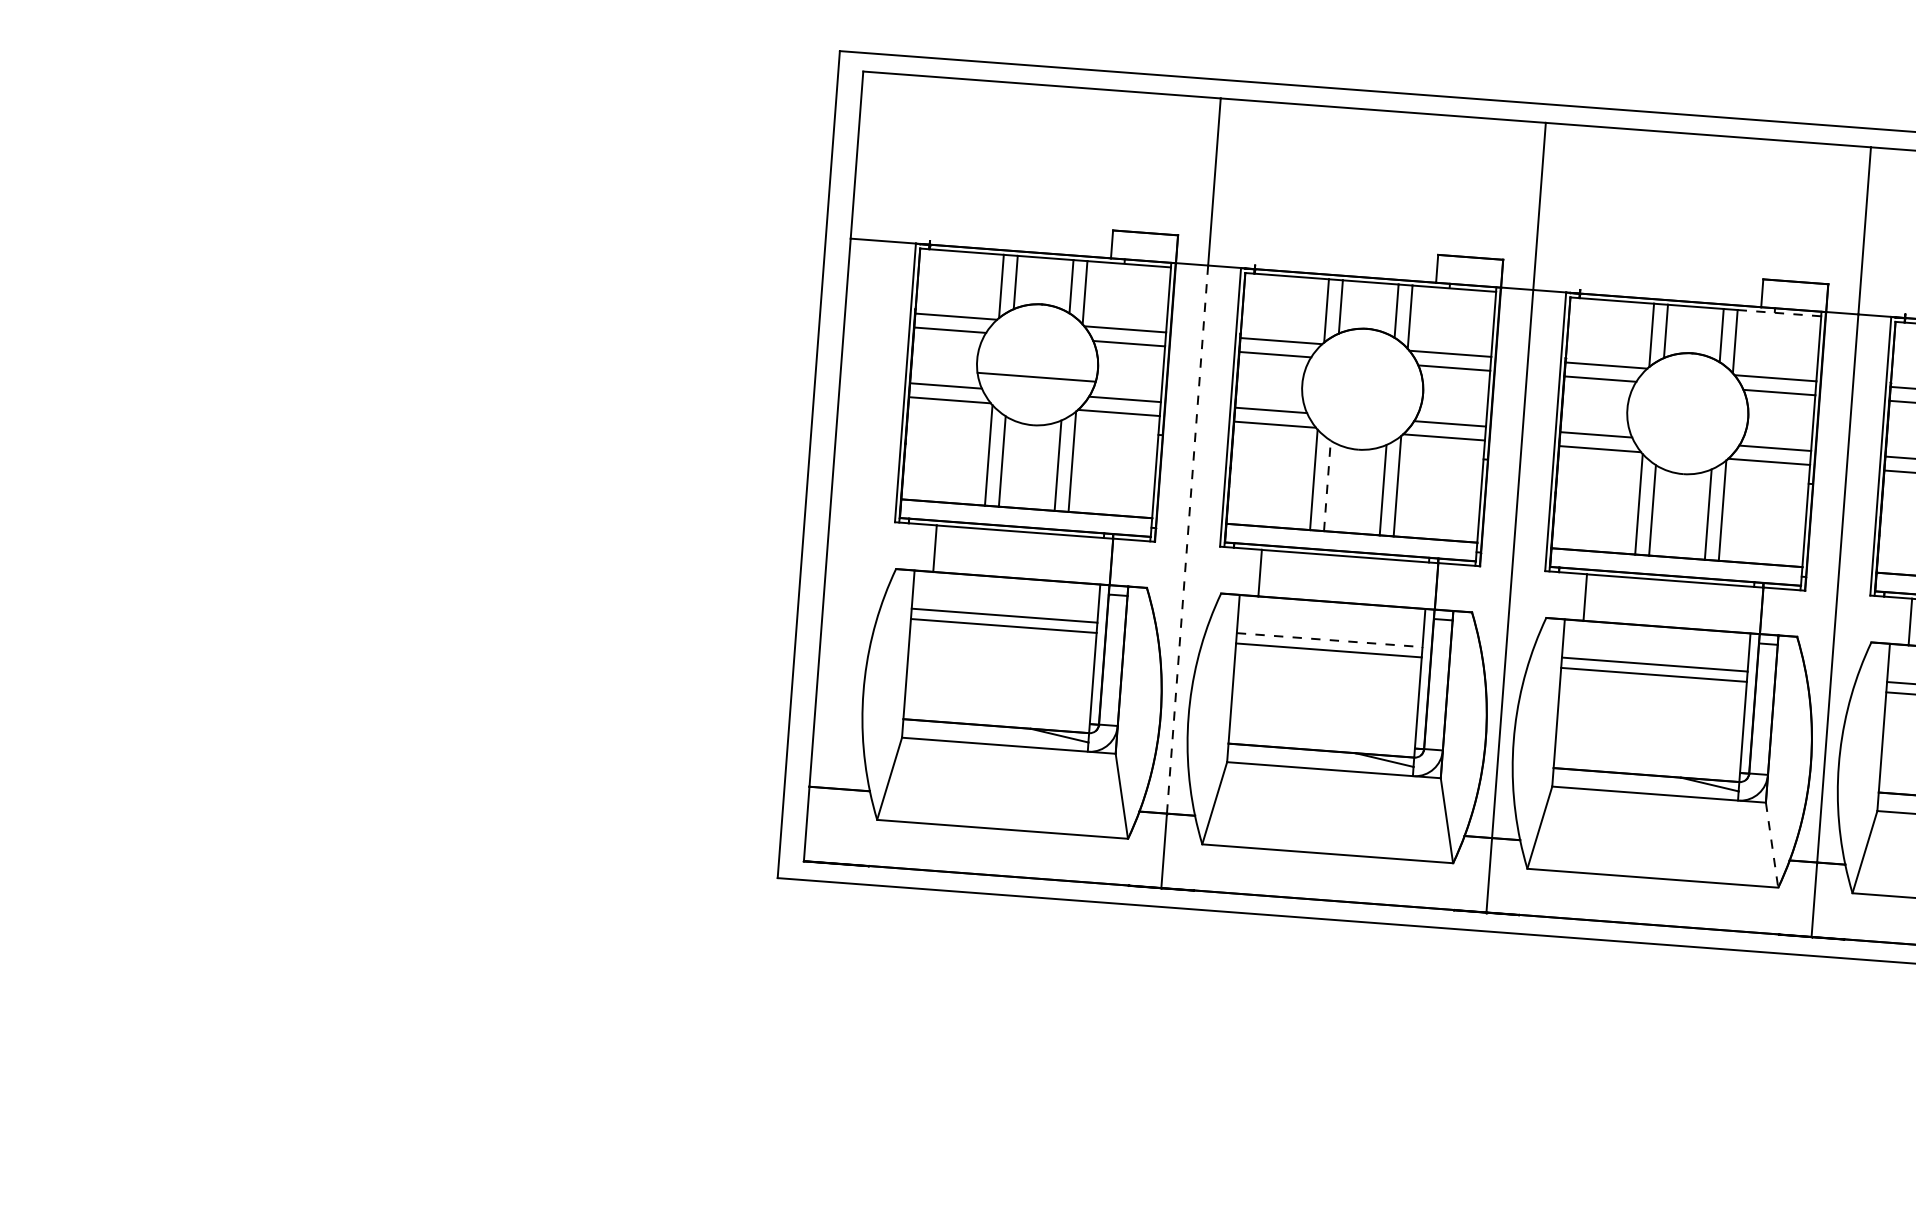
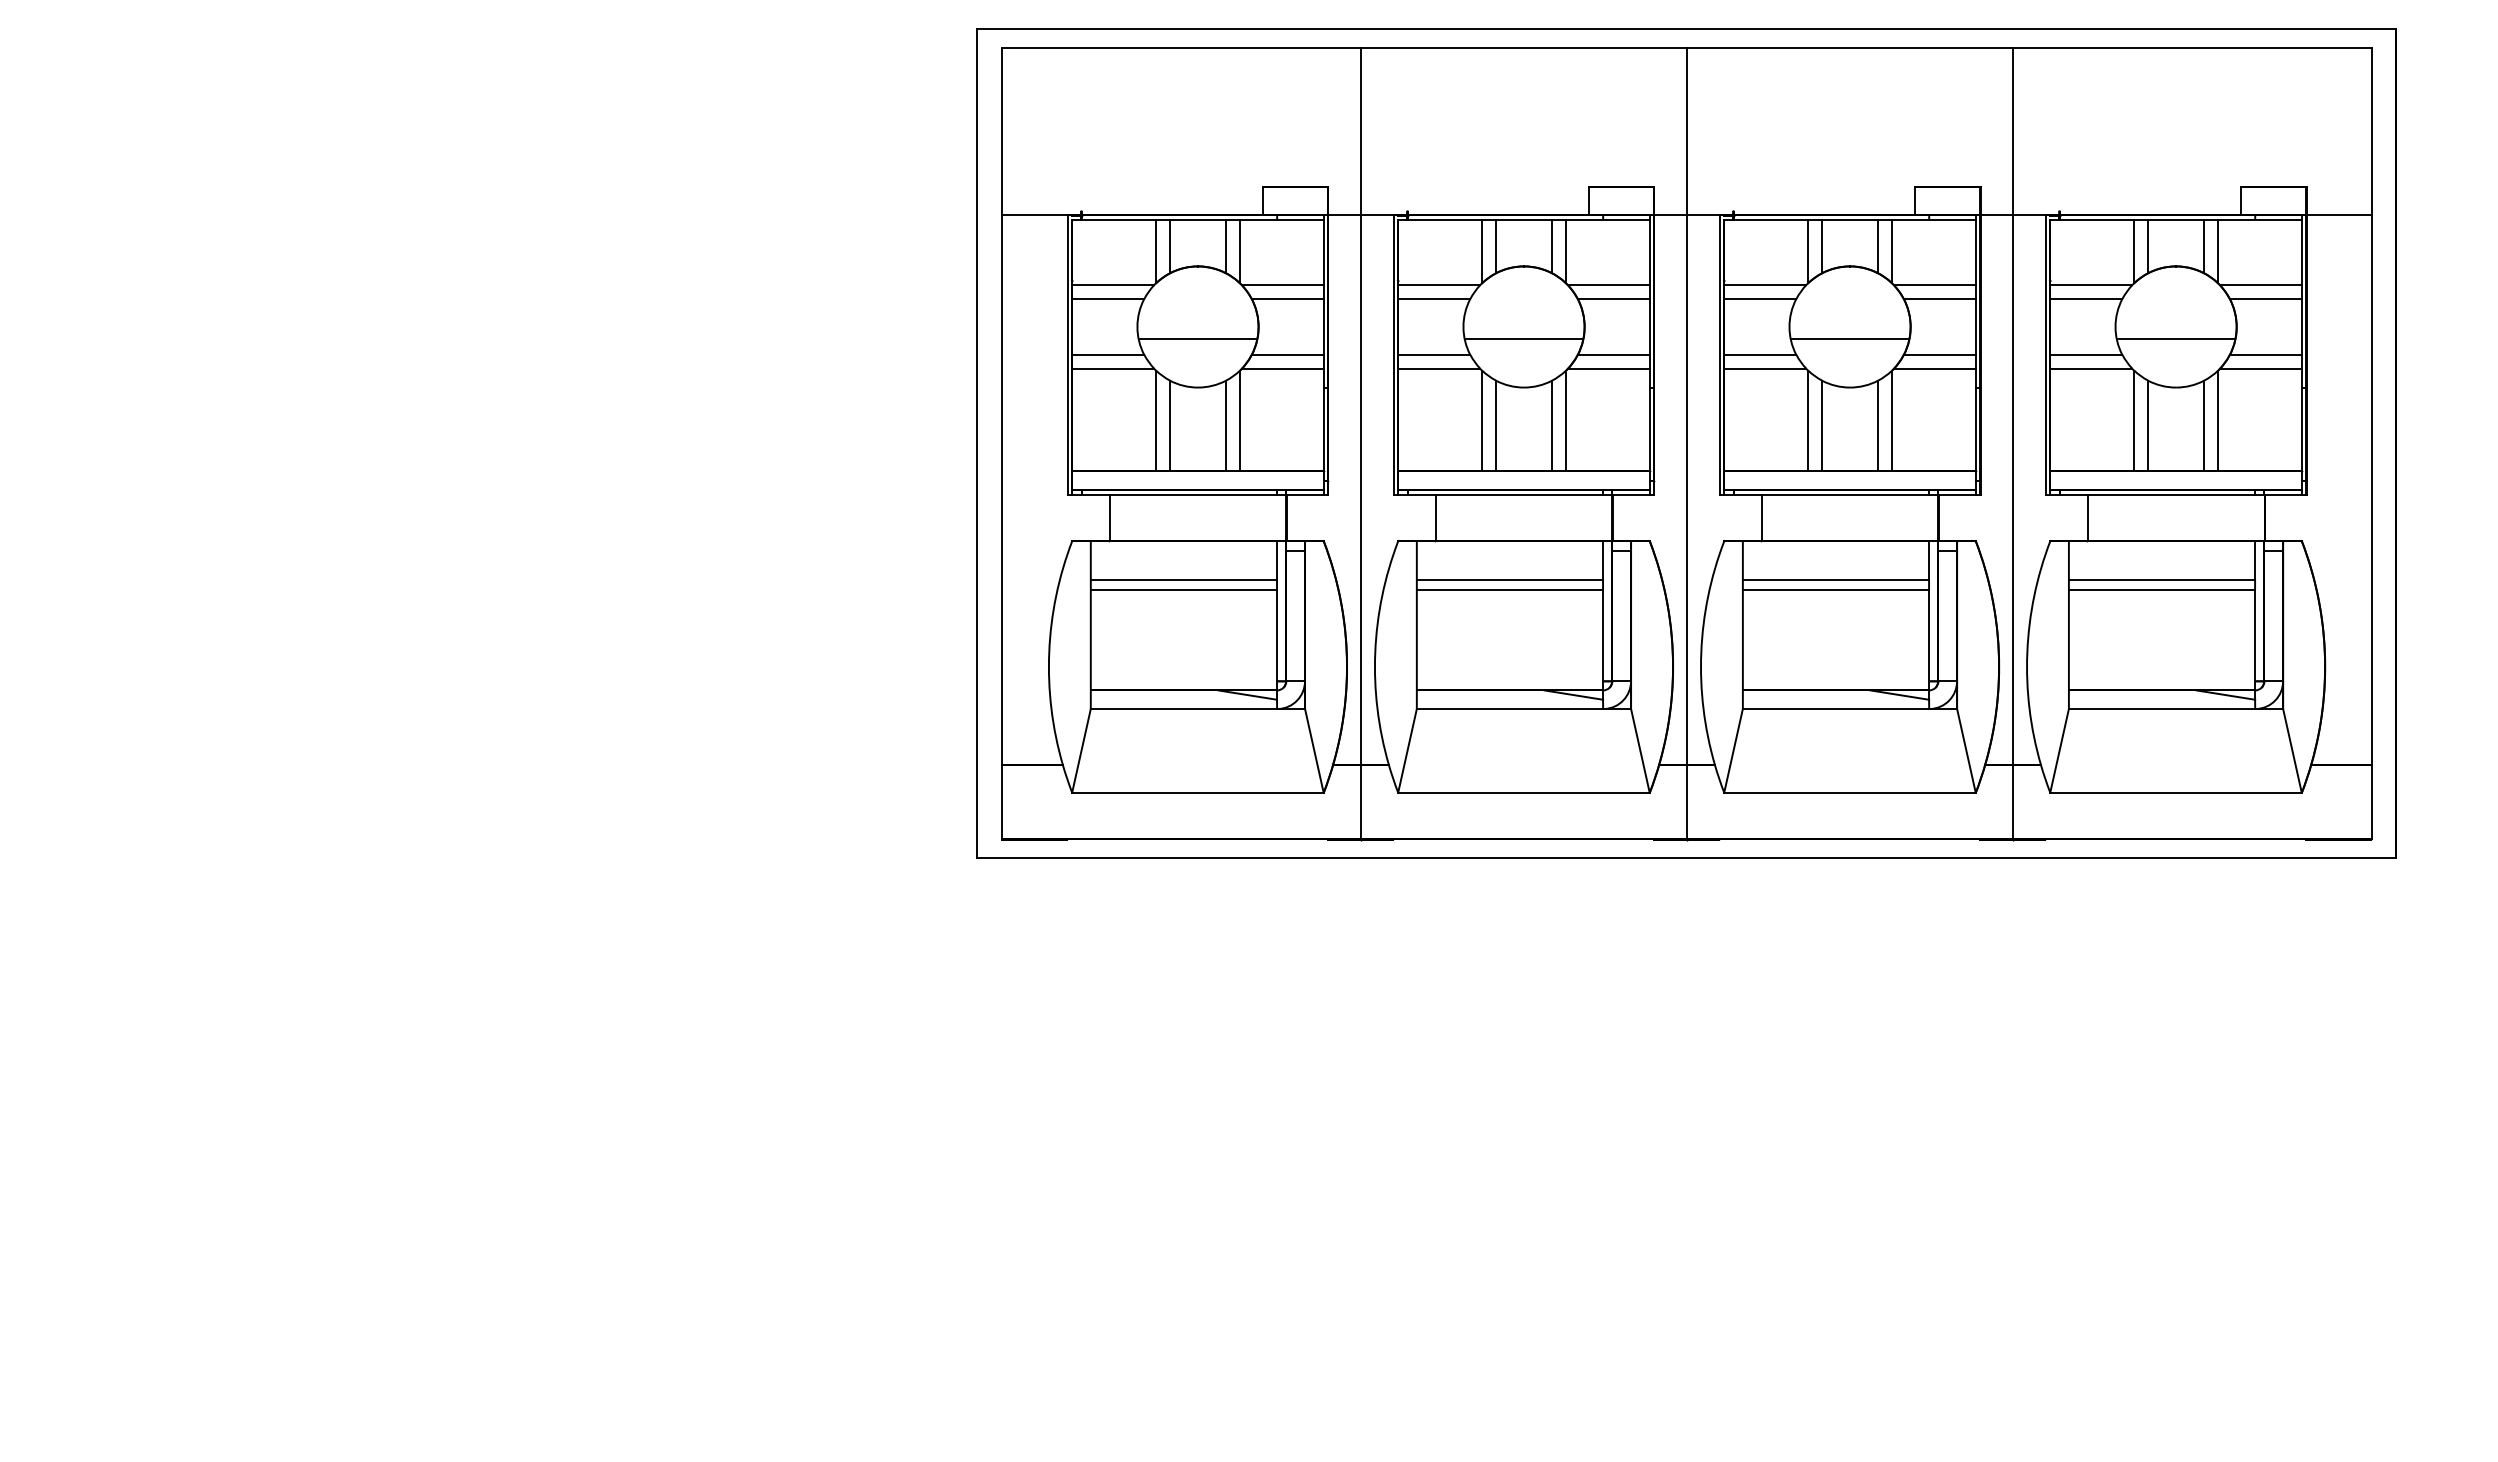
line: (1779, 312) -> (1933, 219), dashed -> solid
line: (1361, 401) -> (1523, 339), added
line: (1686, 426) -> (1849, 339), added
line: (1327, 485) -> (1496, 425), dashed -> solid
line: (1187, 539) -> (1360, 489), dashed -> solid
line: (1330, 640) -> (1510, 579), dashed -> solid
line: (1772, 844) -> (1966, 750), dashed -> solid

